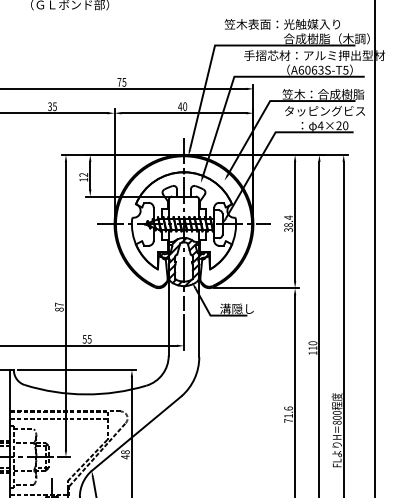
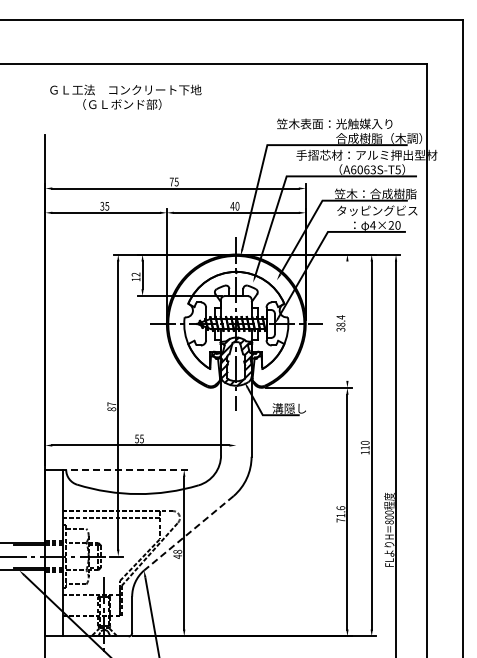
line: (295, 220) -> (347, 320), removed
line: (184, 332) -> (236, 432), removed
line: (78, 369) -> (130, 469), solid -> dashed
line: (136, 433) -> (188, 533), solid -> dashed

